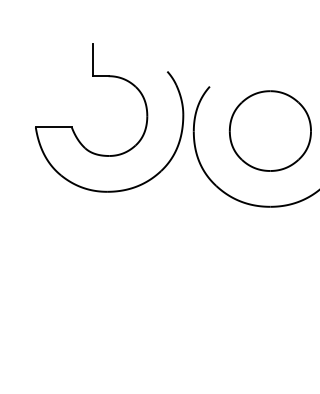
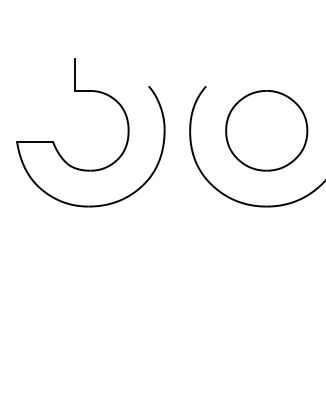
part: (145, 125) -> (126, 140), moved

